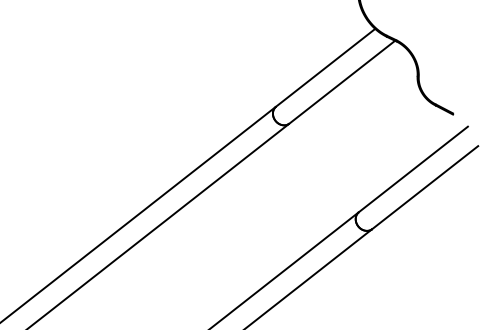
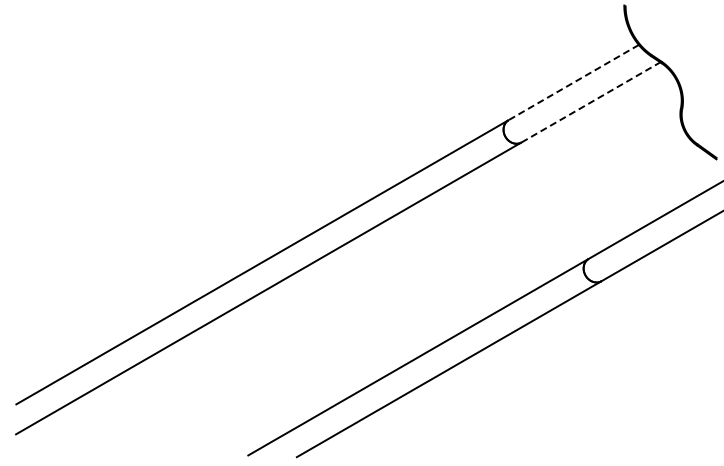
line: (325, 67) -> (573, 82), solid -> dashed
line: (342, 82) -> (591, 102), solid -> dashed

